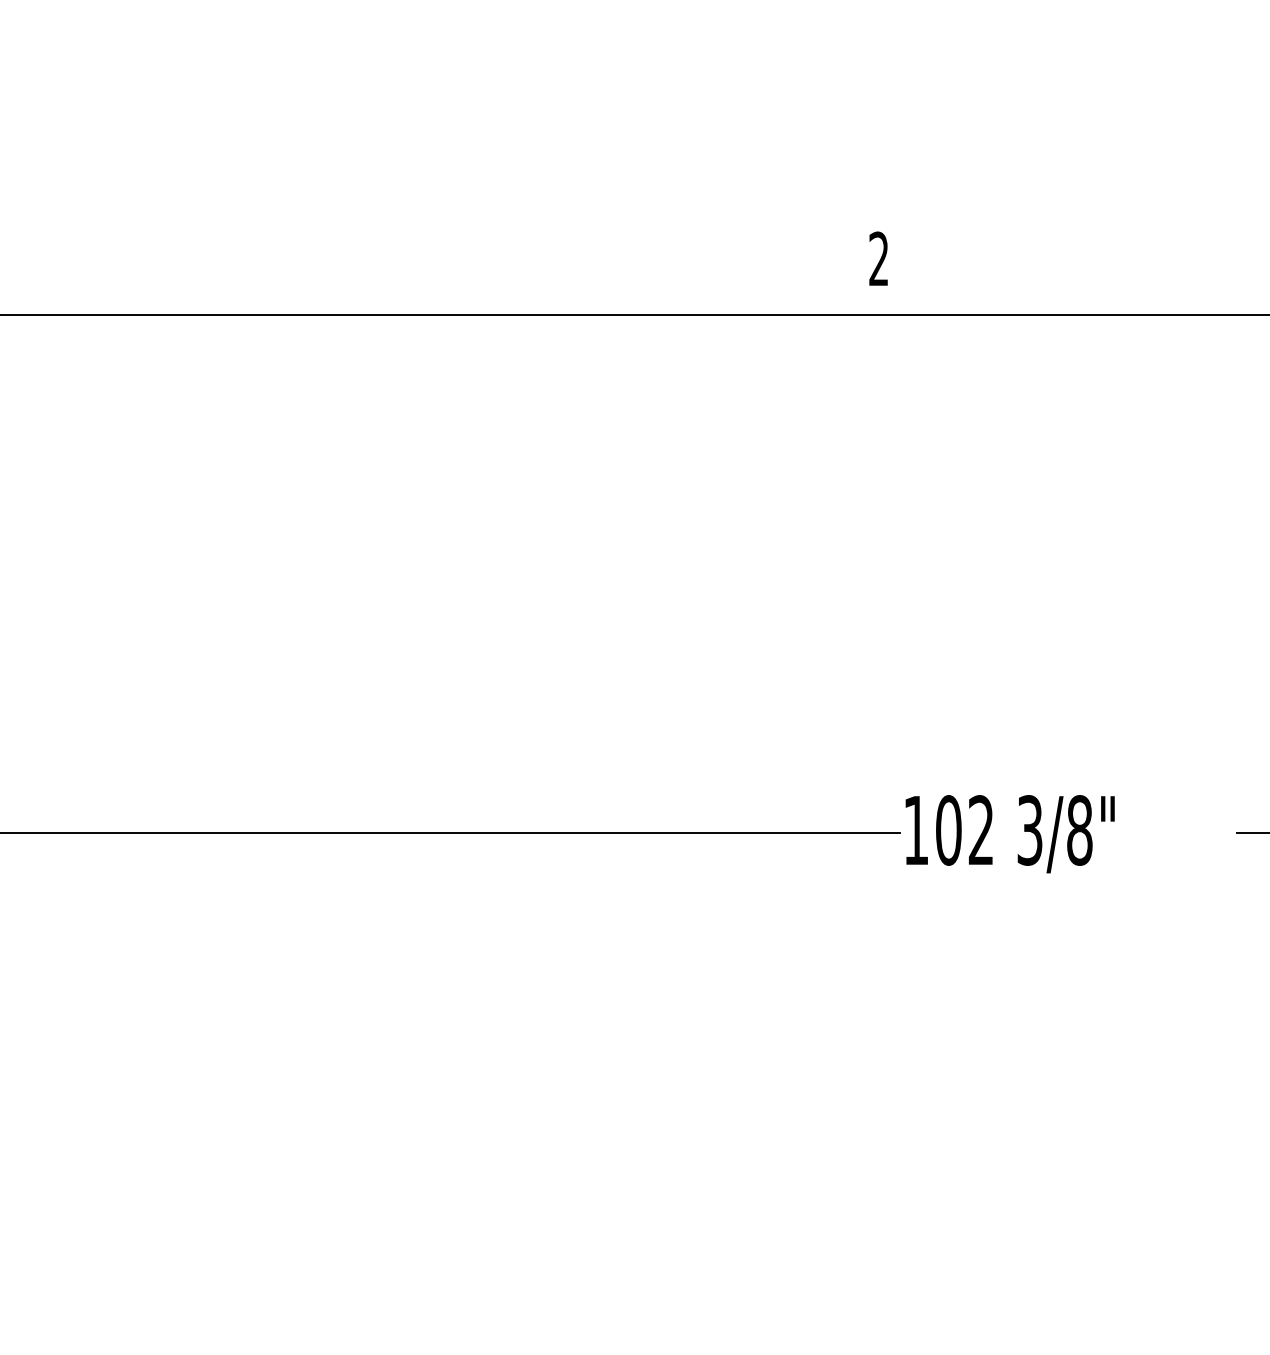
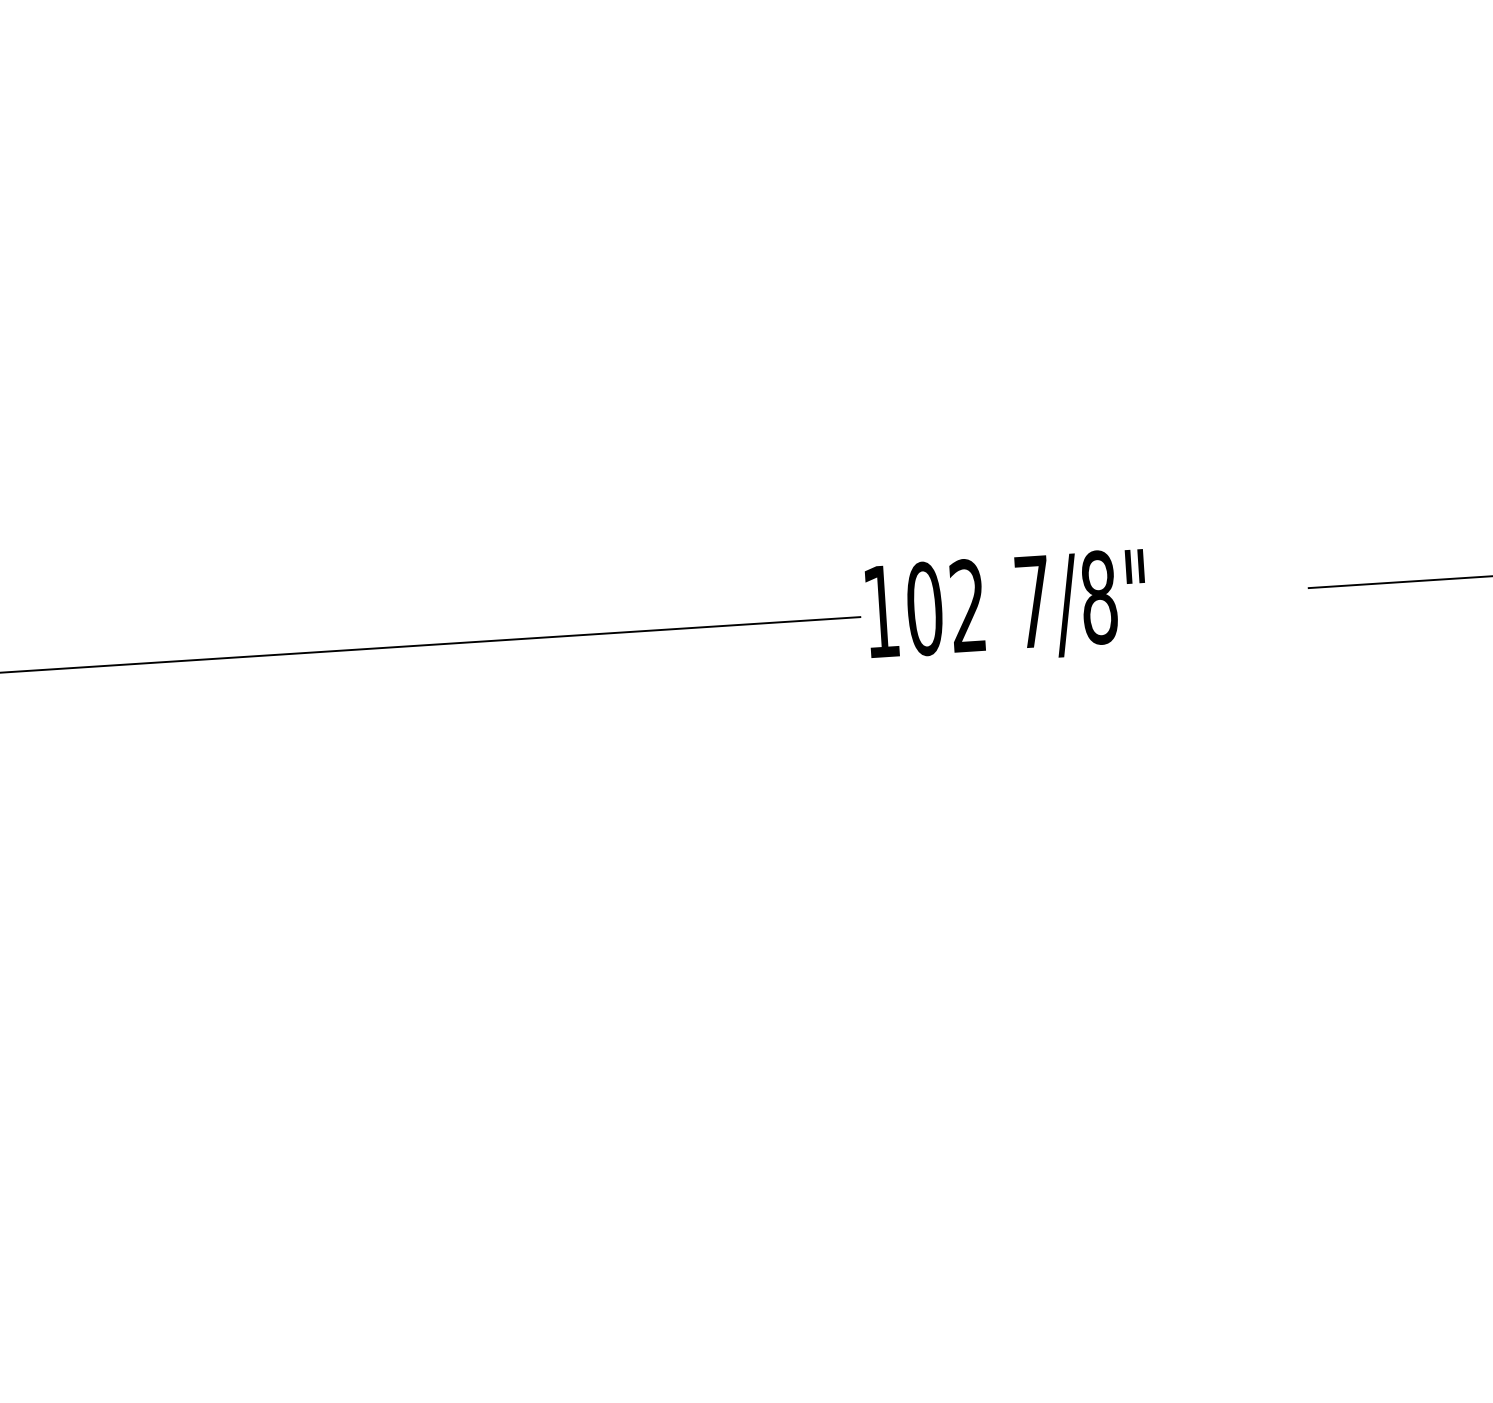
text: (1029, 830) -> (1032, 602), 3/8" -> 7/8"

